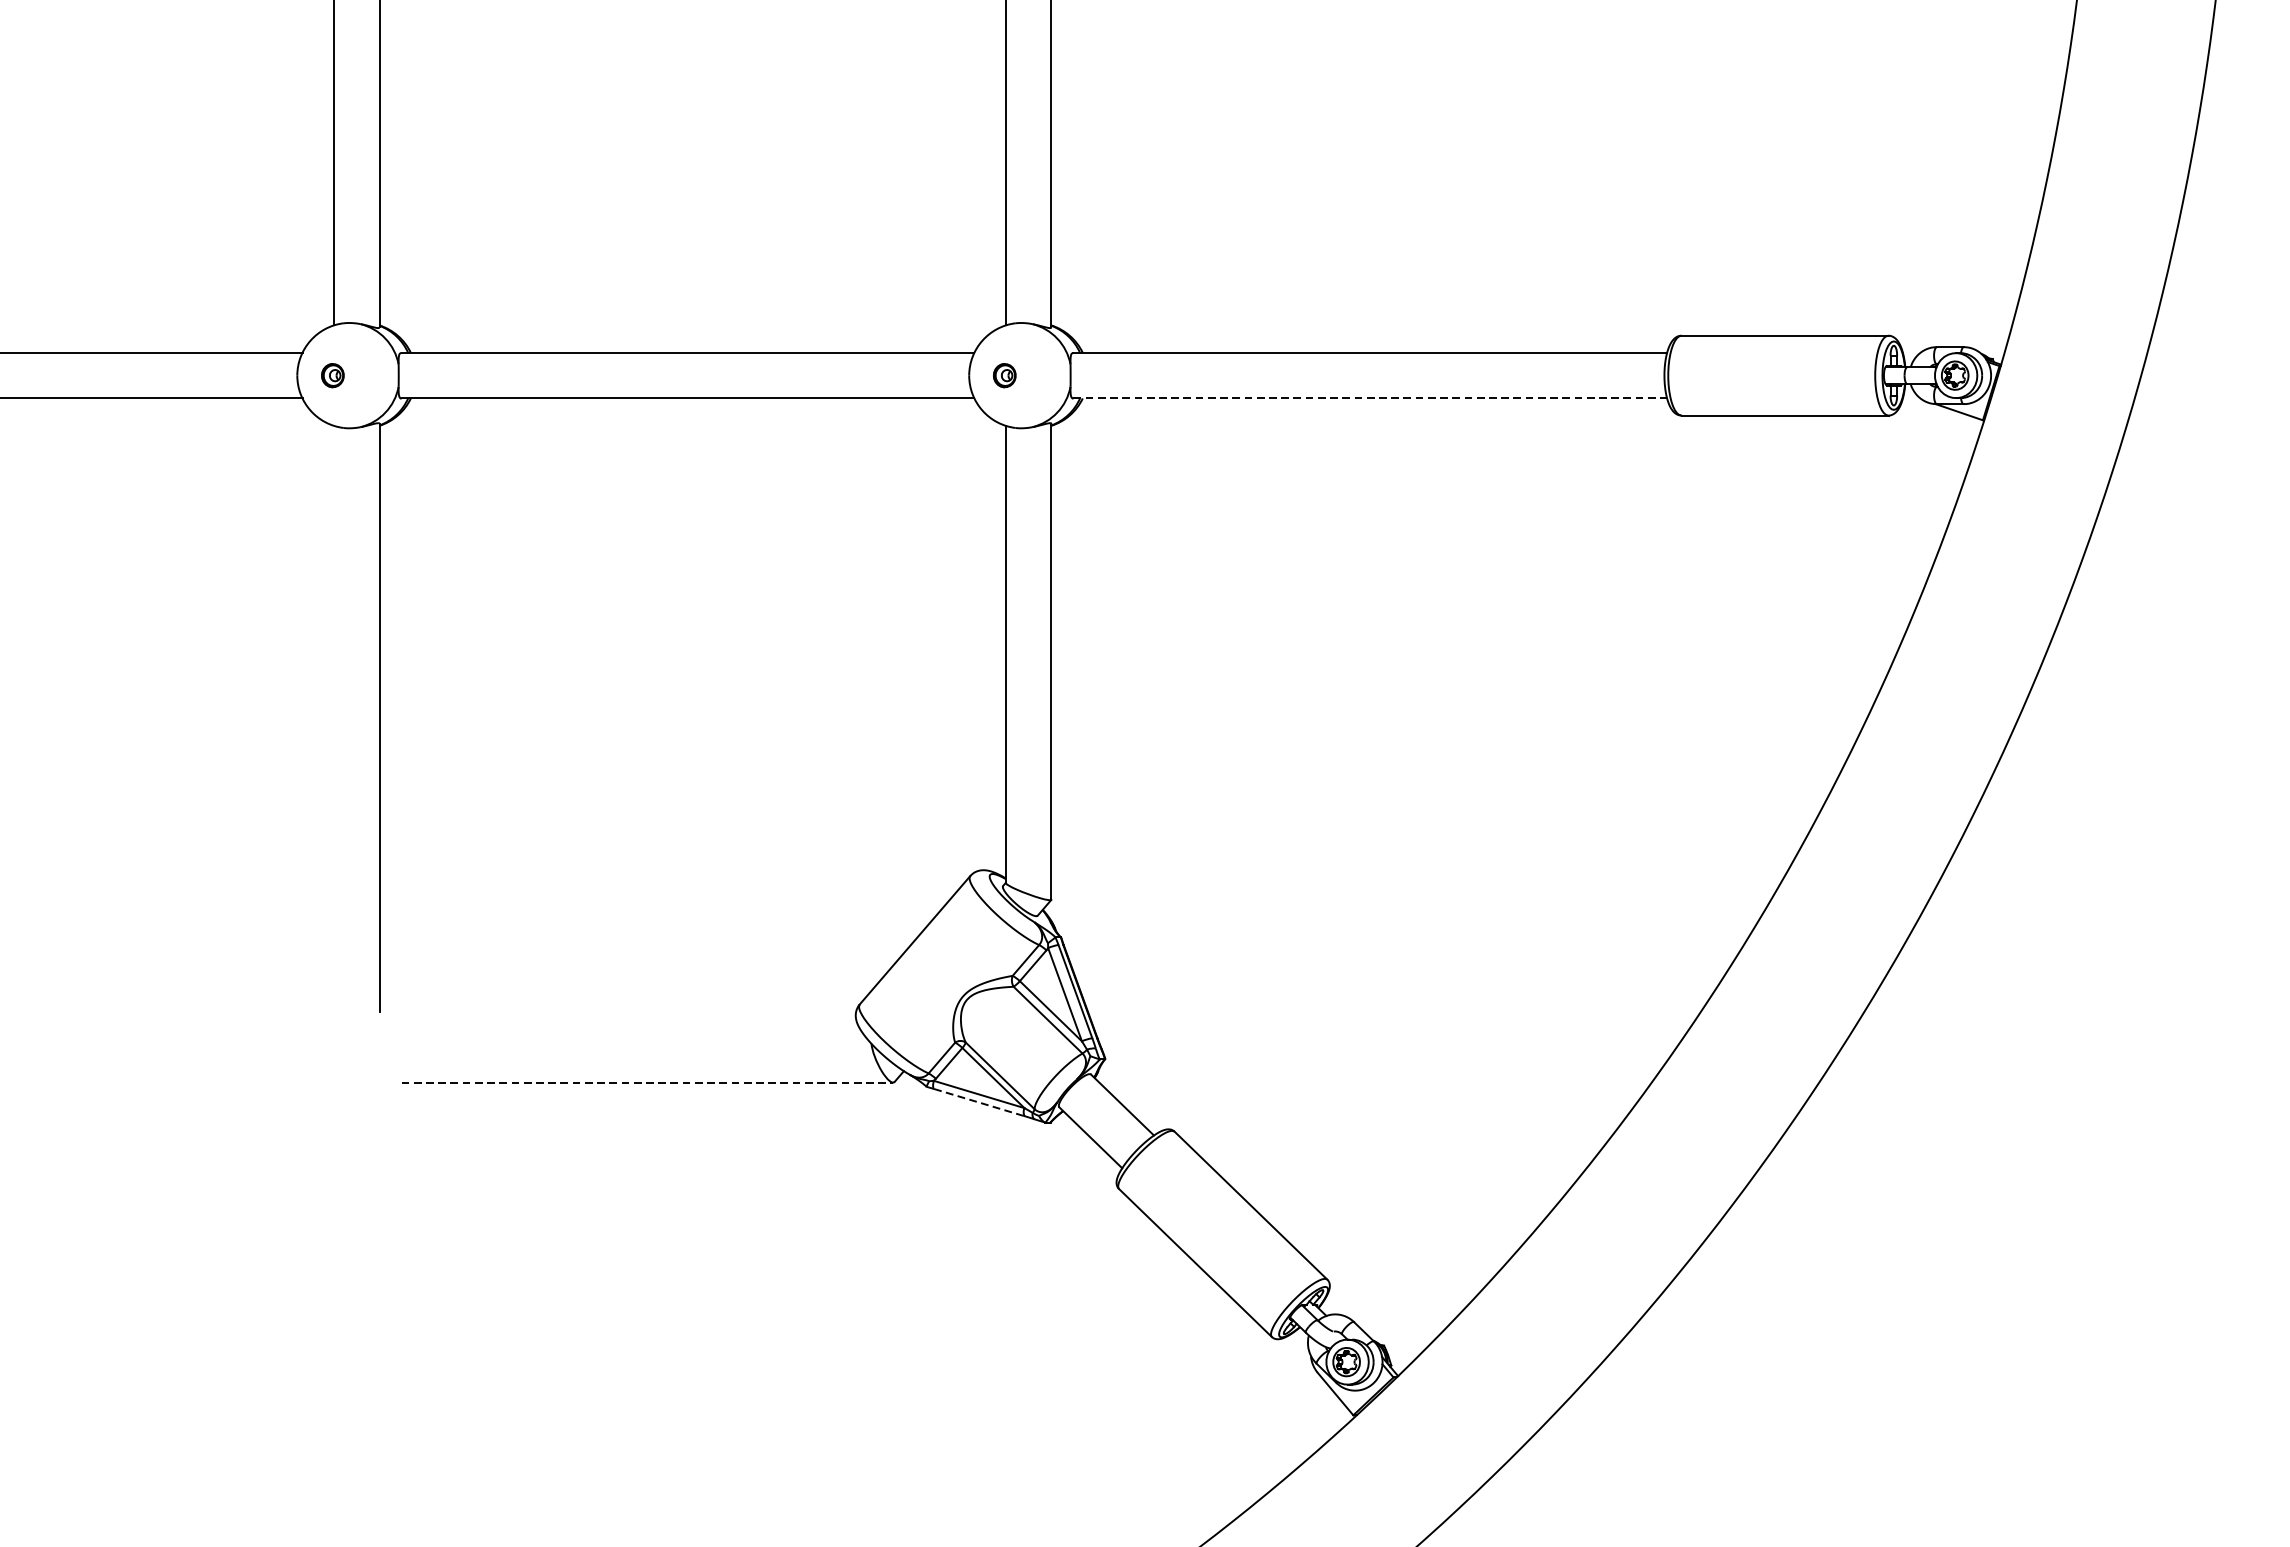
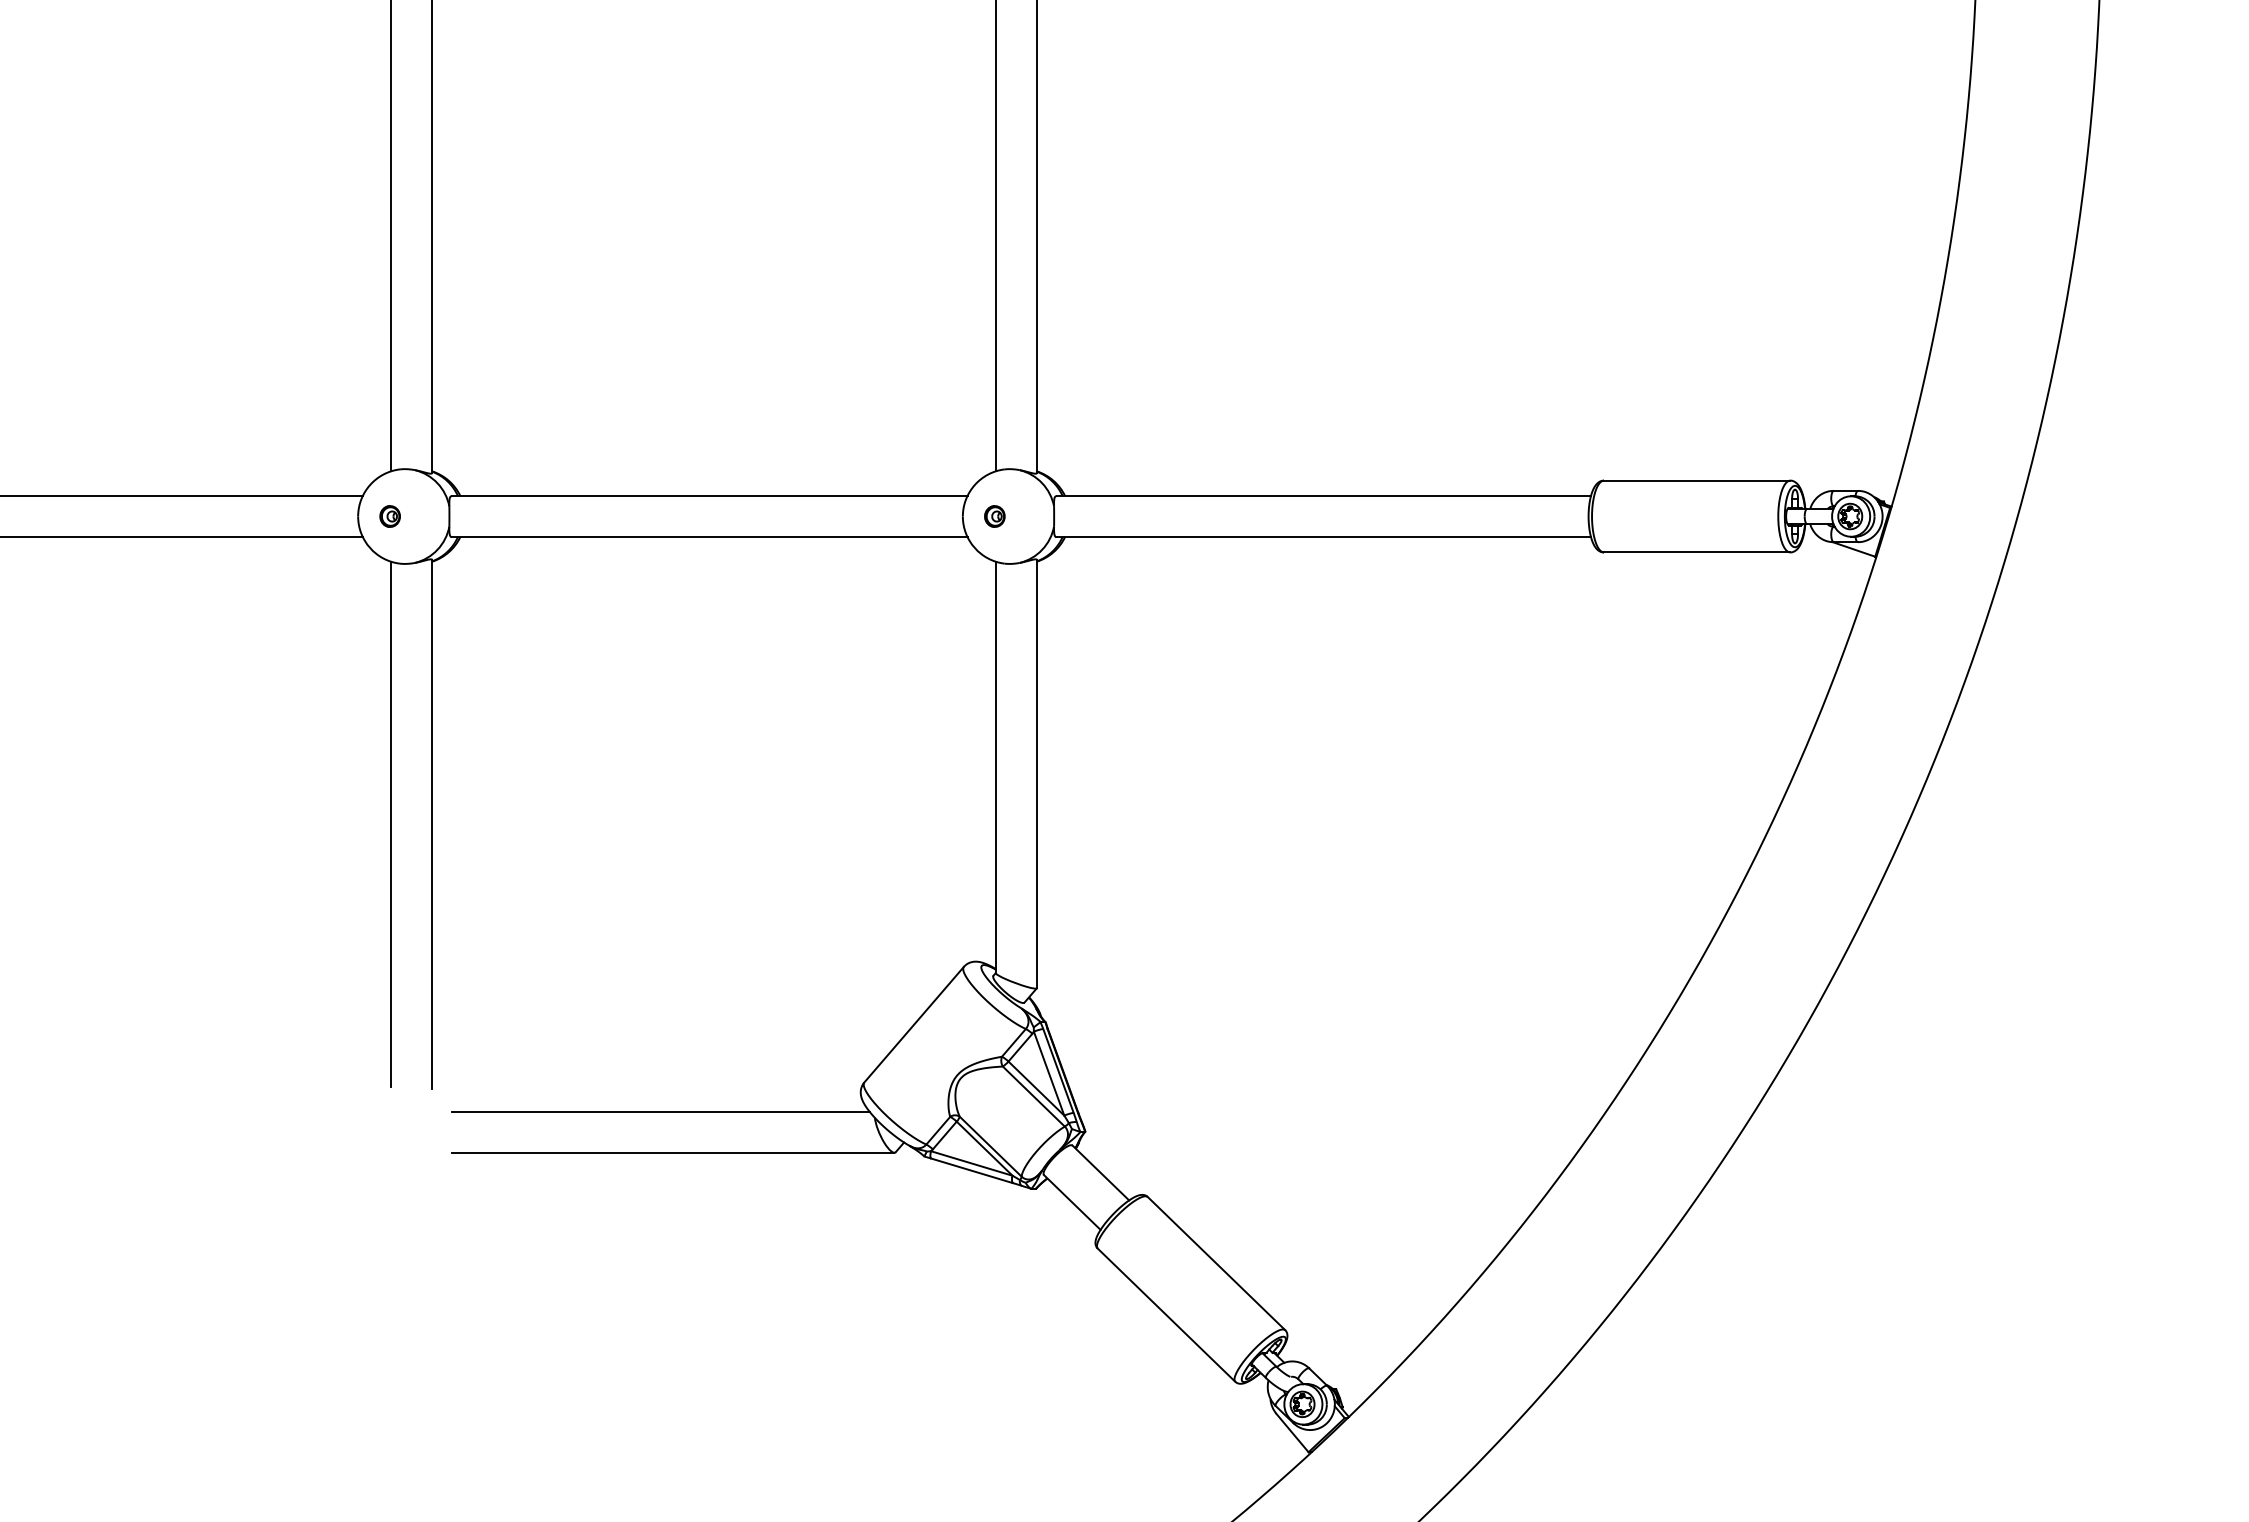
line: (1371, 398) -> (1324, 537), dashed -> solid
line: (334, 717) -> (391, 824), added
line: (633, 1036) -> (660, 1111), added
line: (647, 1082) -> (673, 1152), dashed -> solid
line: (979, 1102) -> (972, 1170), dashed -> solid

